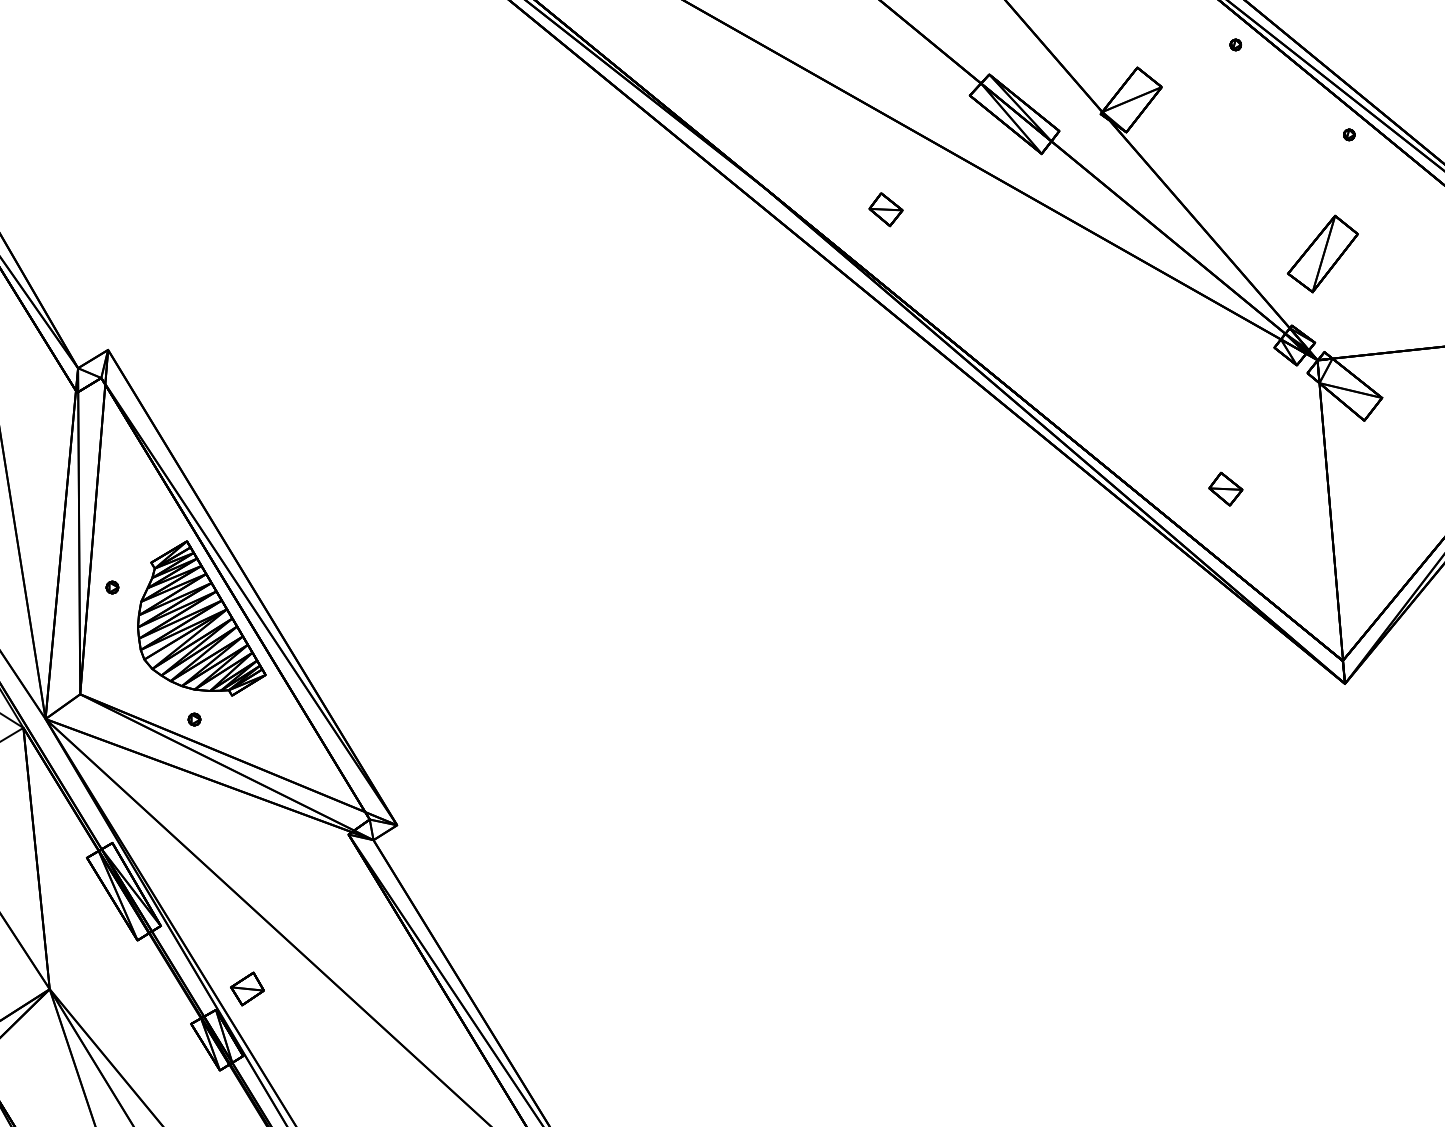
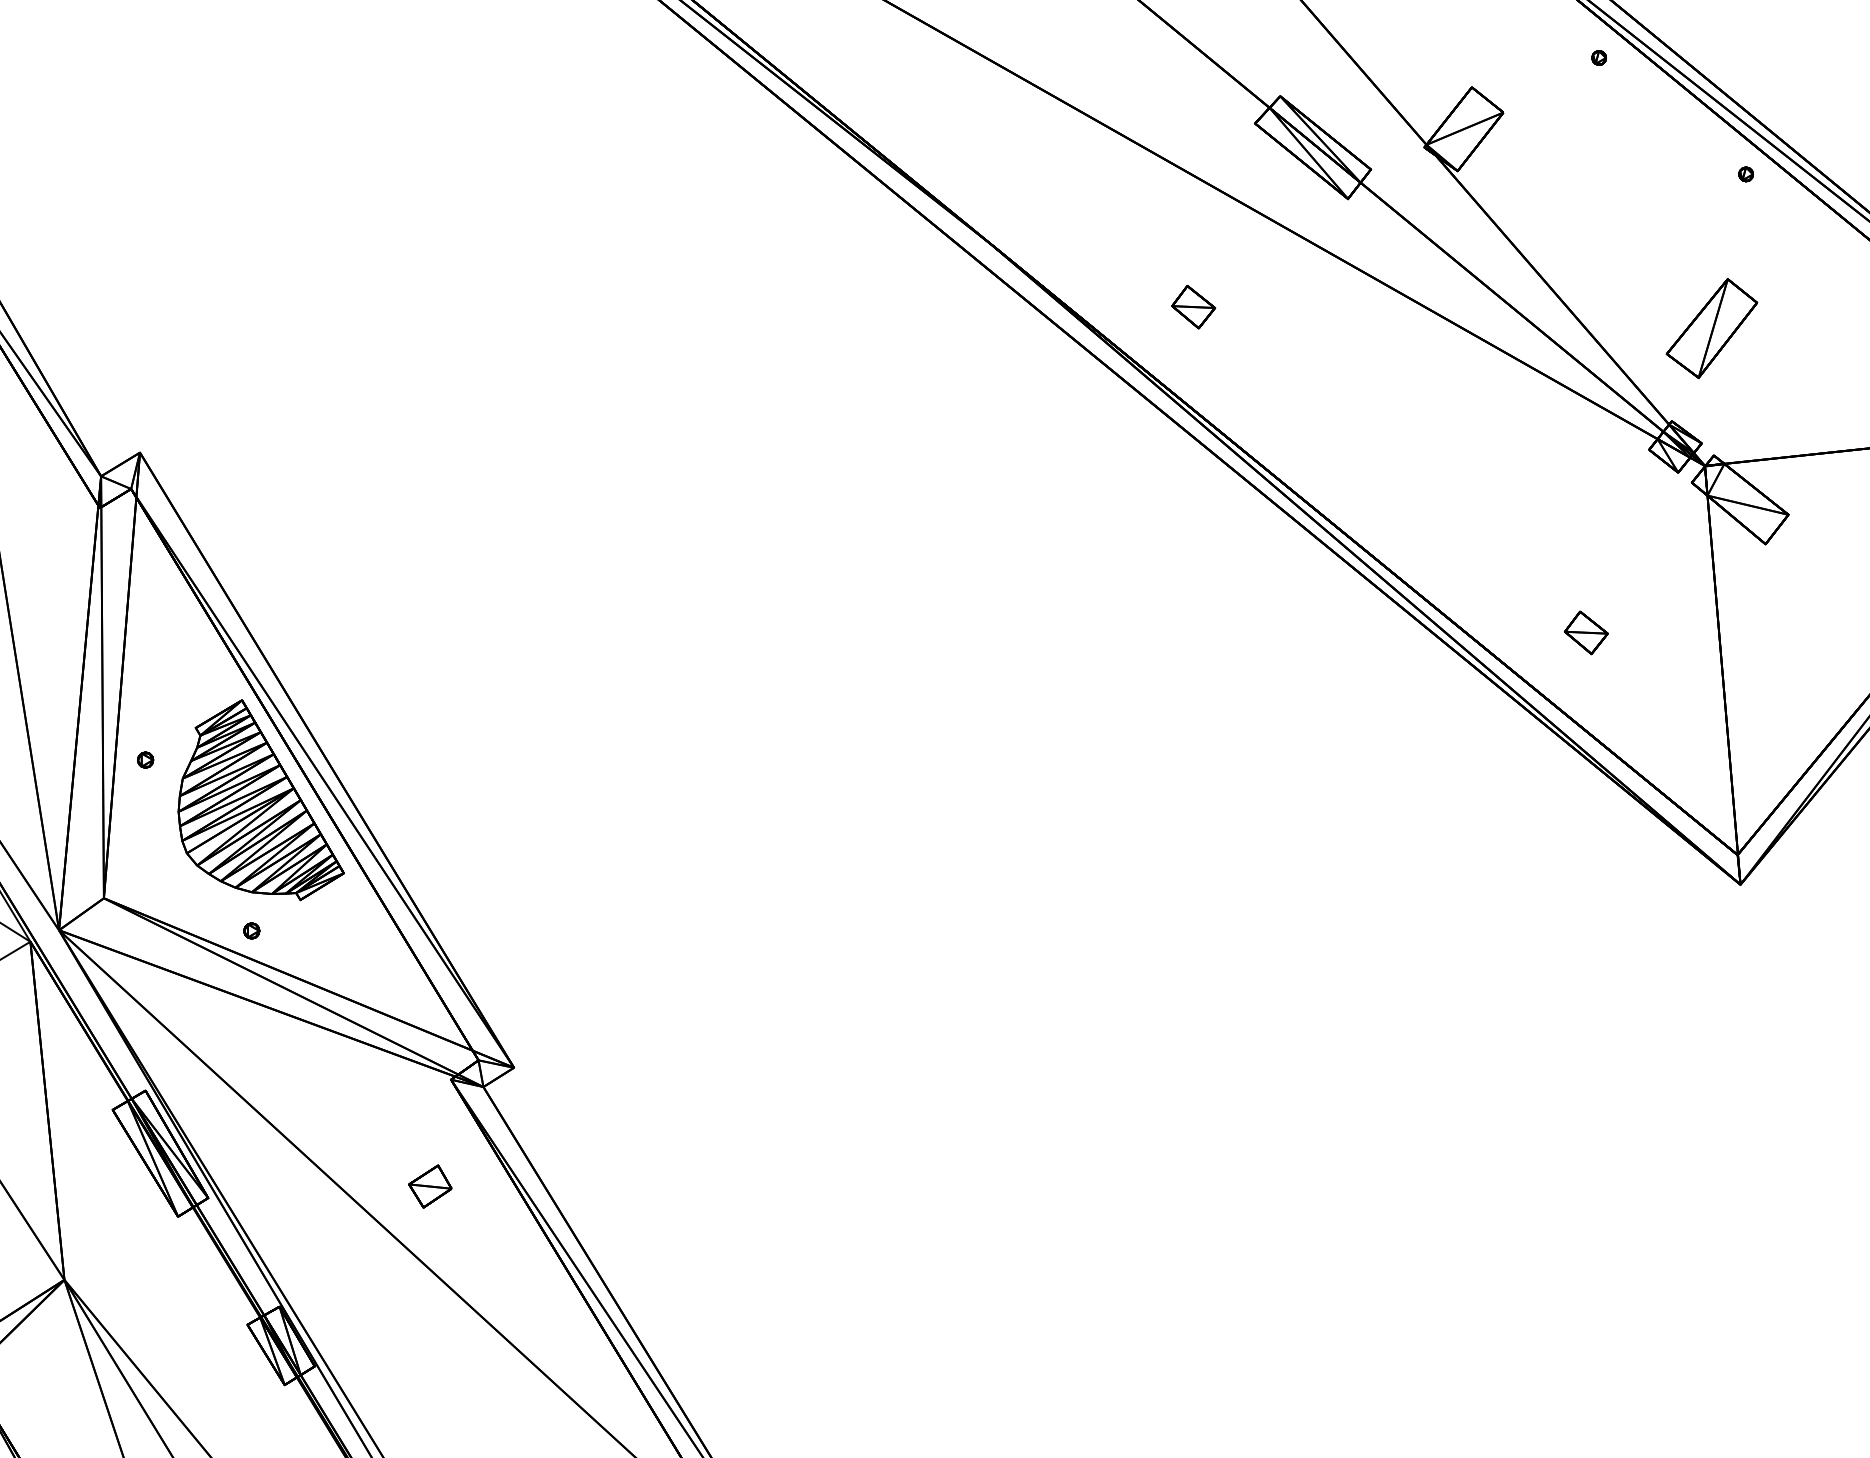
part: (885, 209) -> (1193, 306), moved
part: (247, 988) -> (430, 1186), moved

